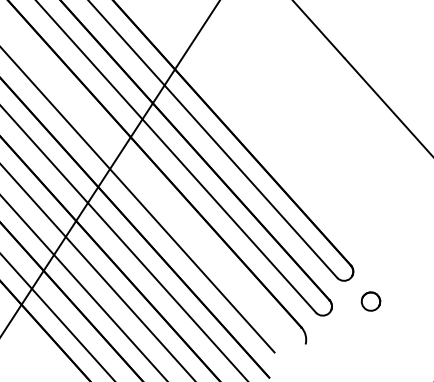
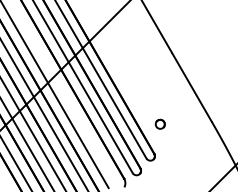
part: (369, 300) -> (159, 123), moved

